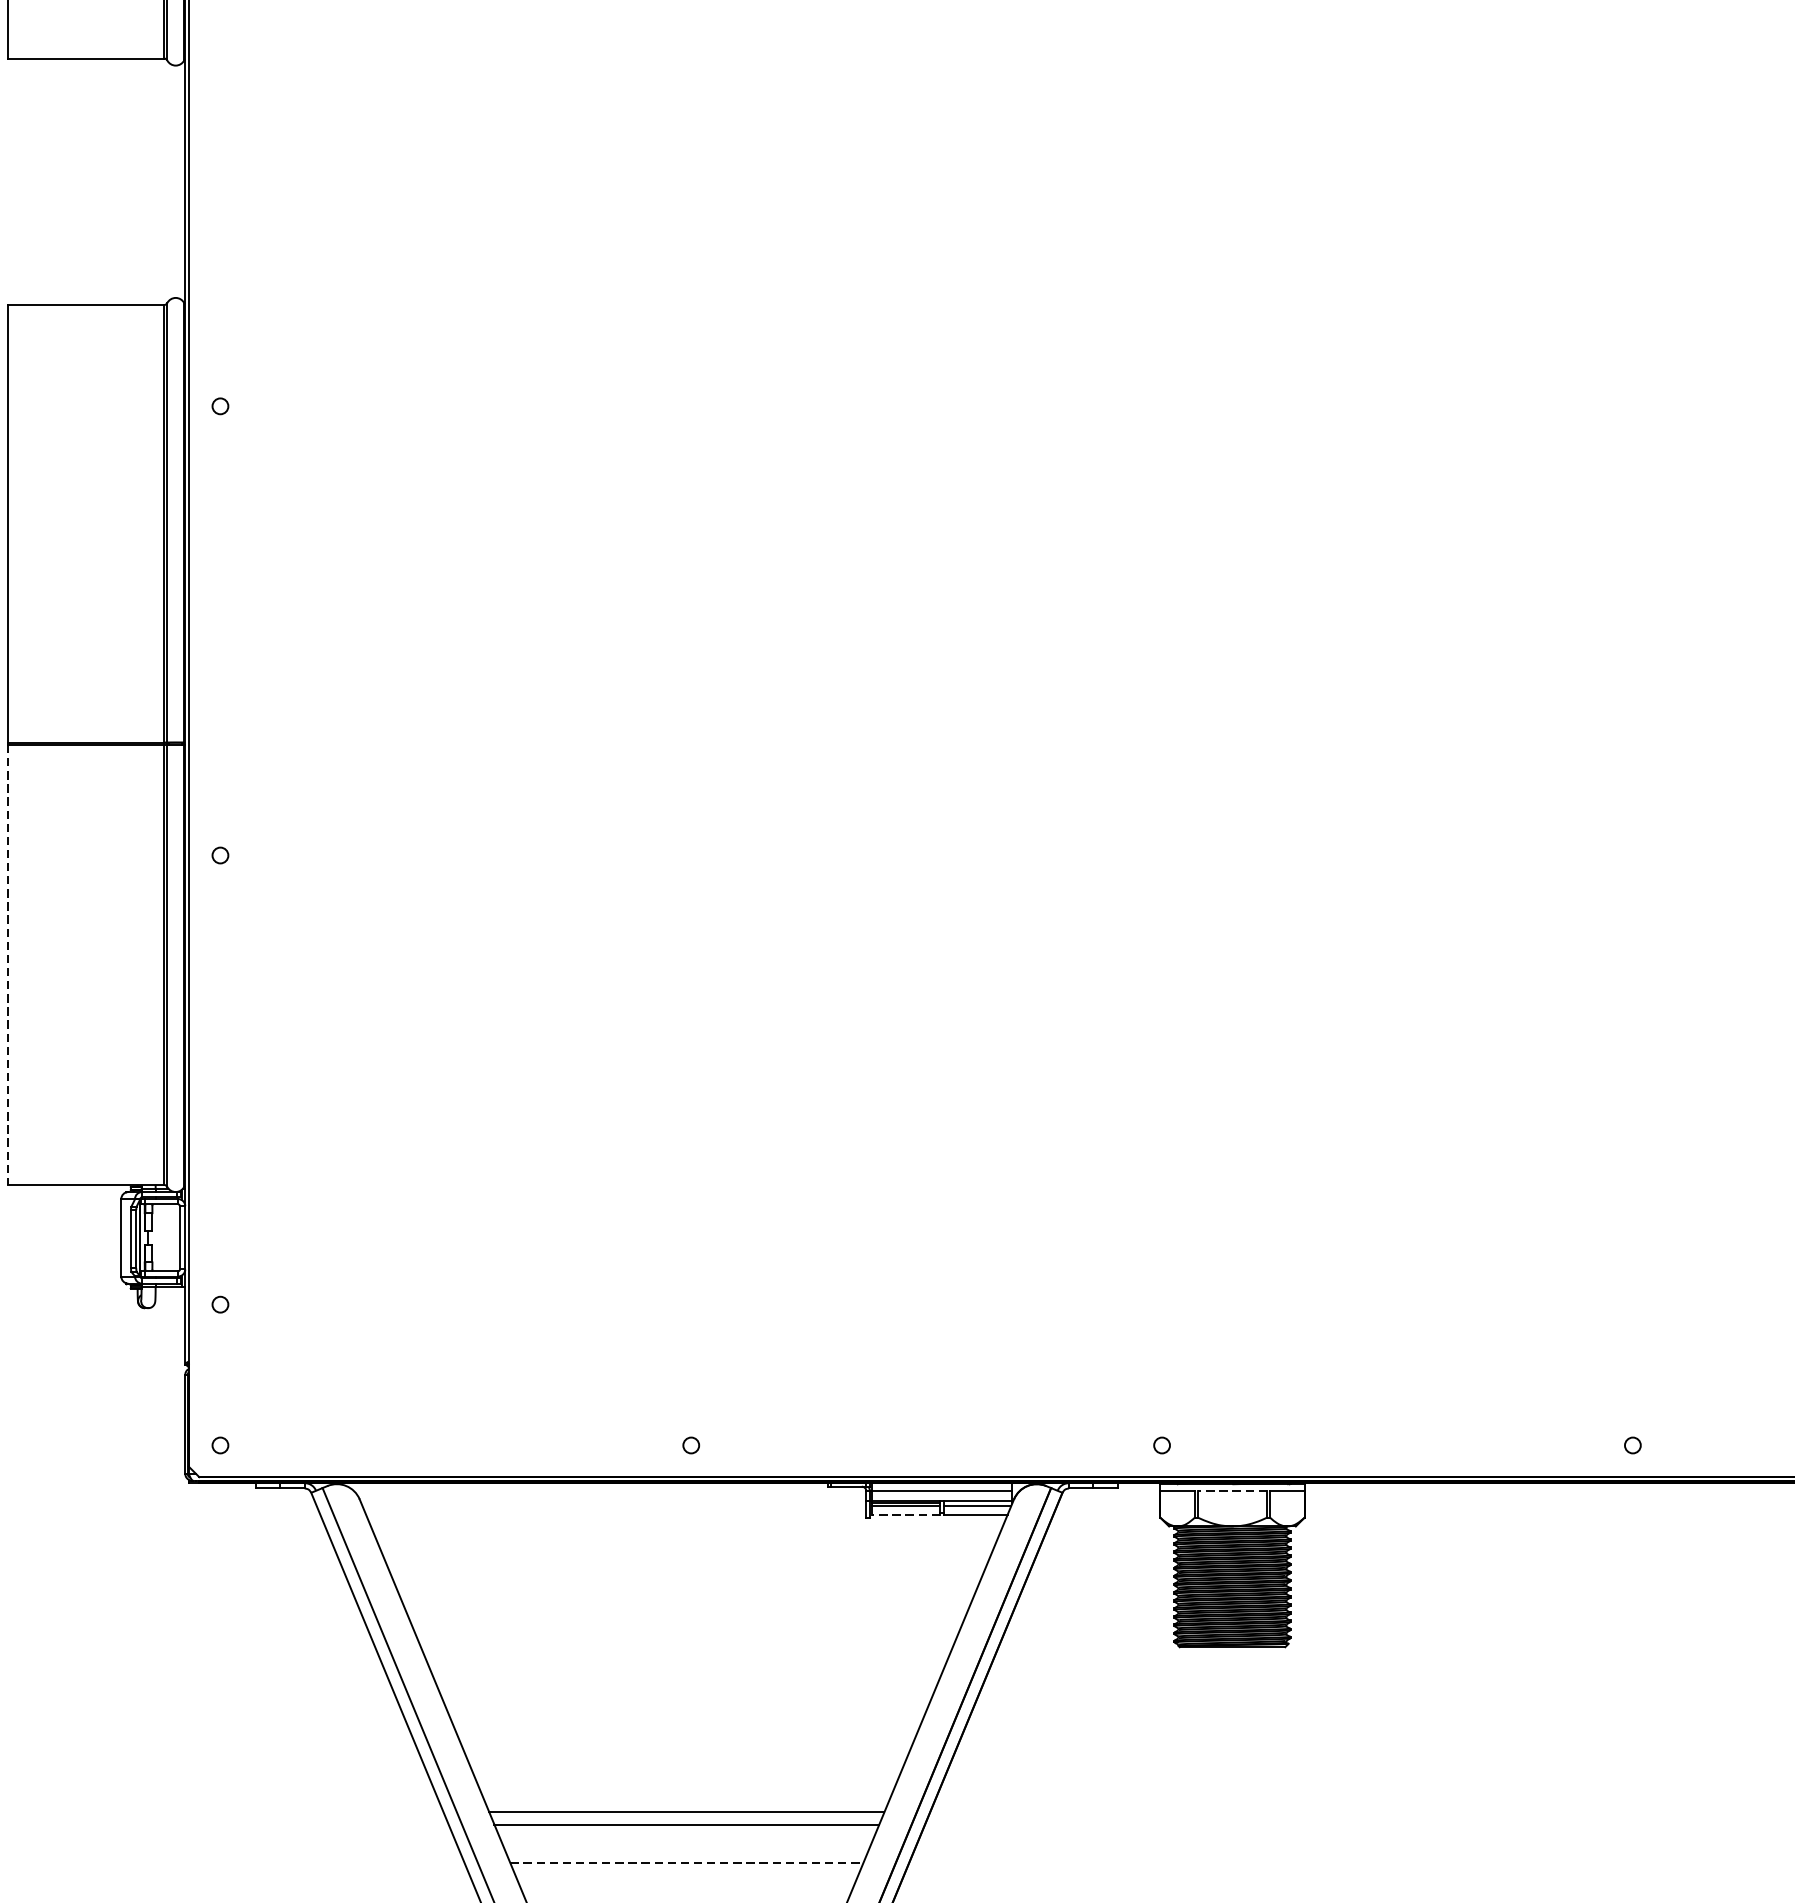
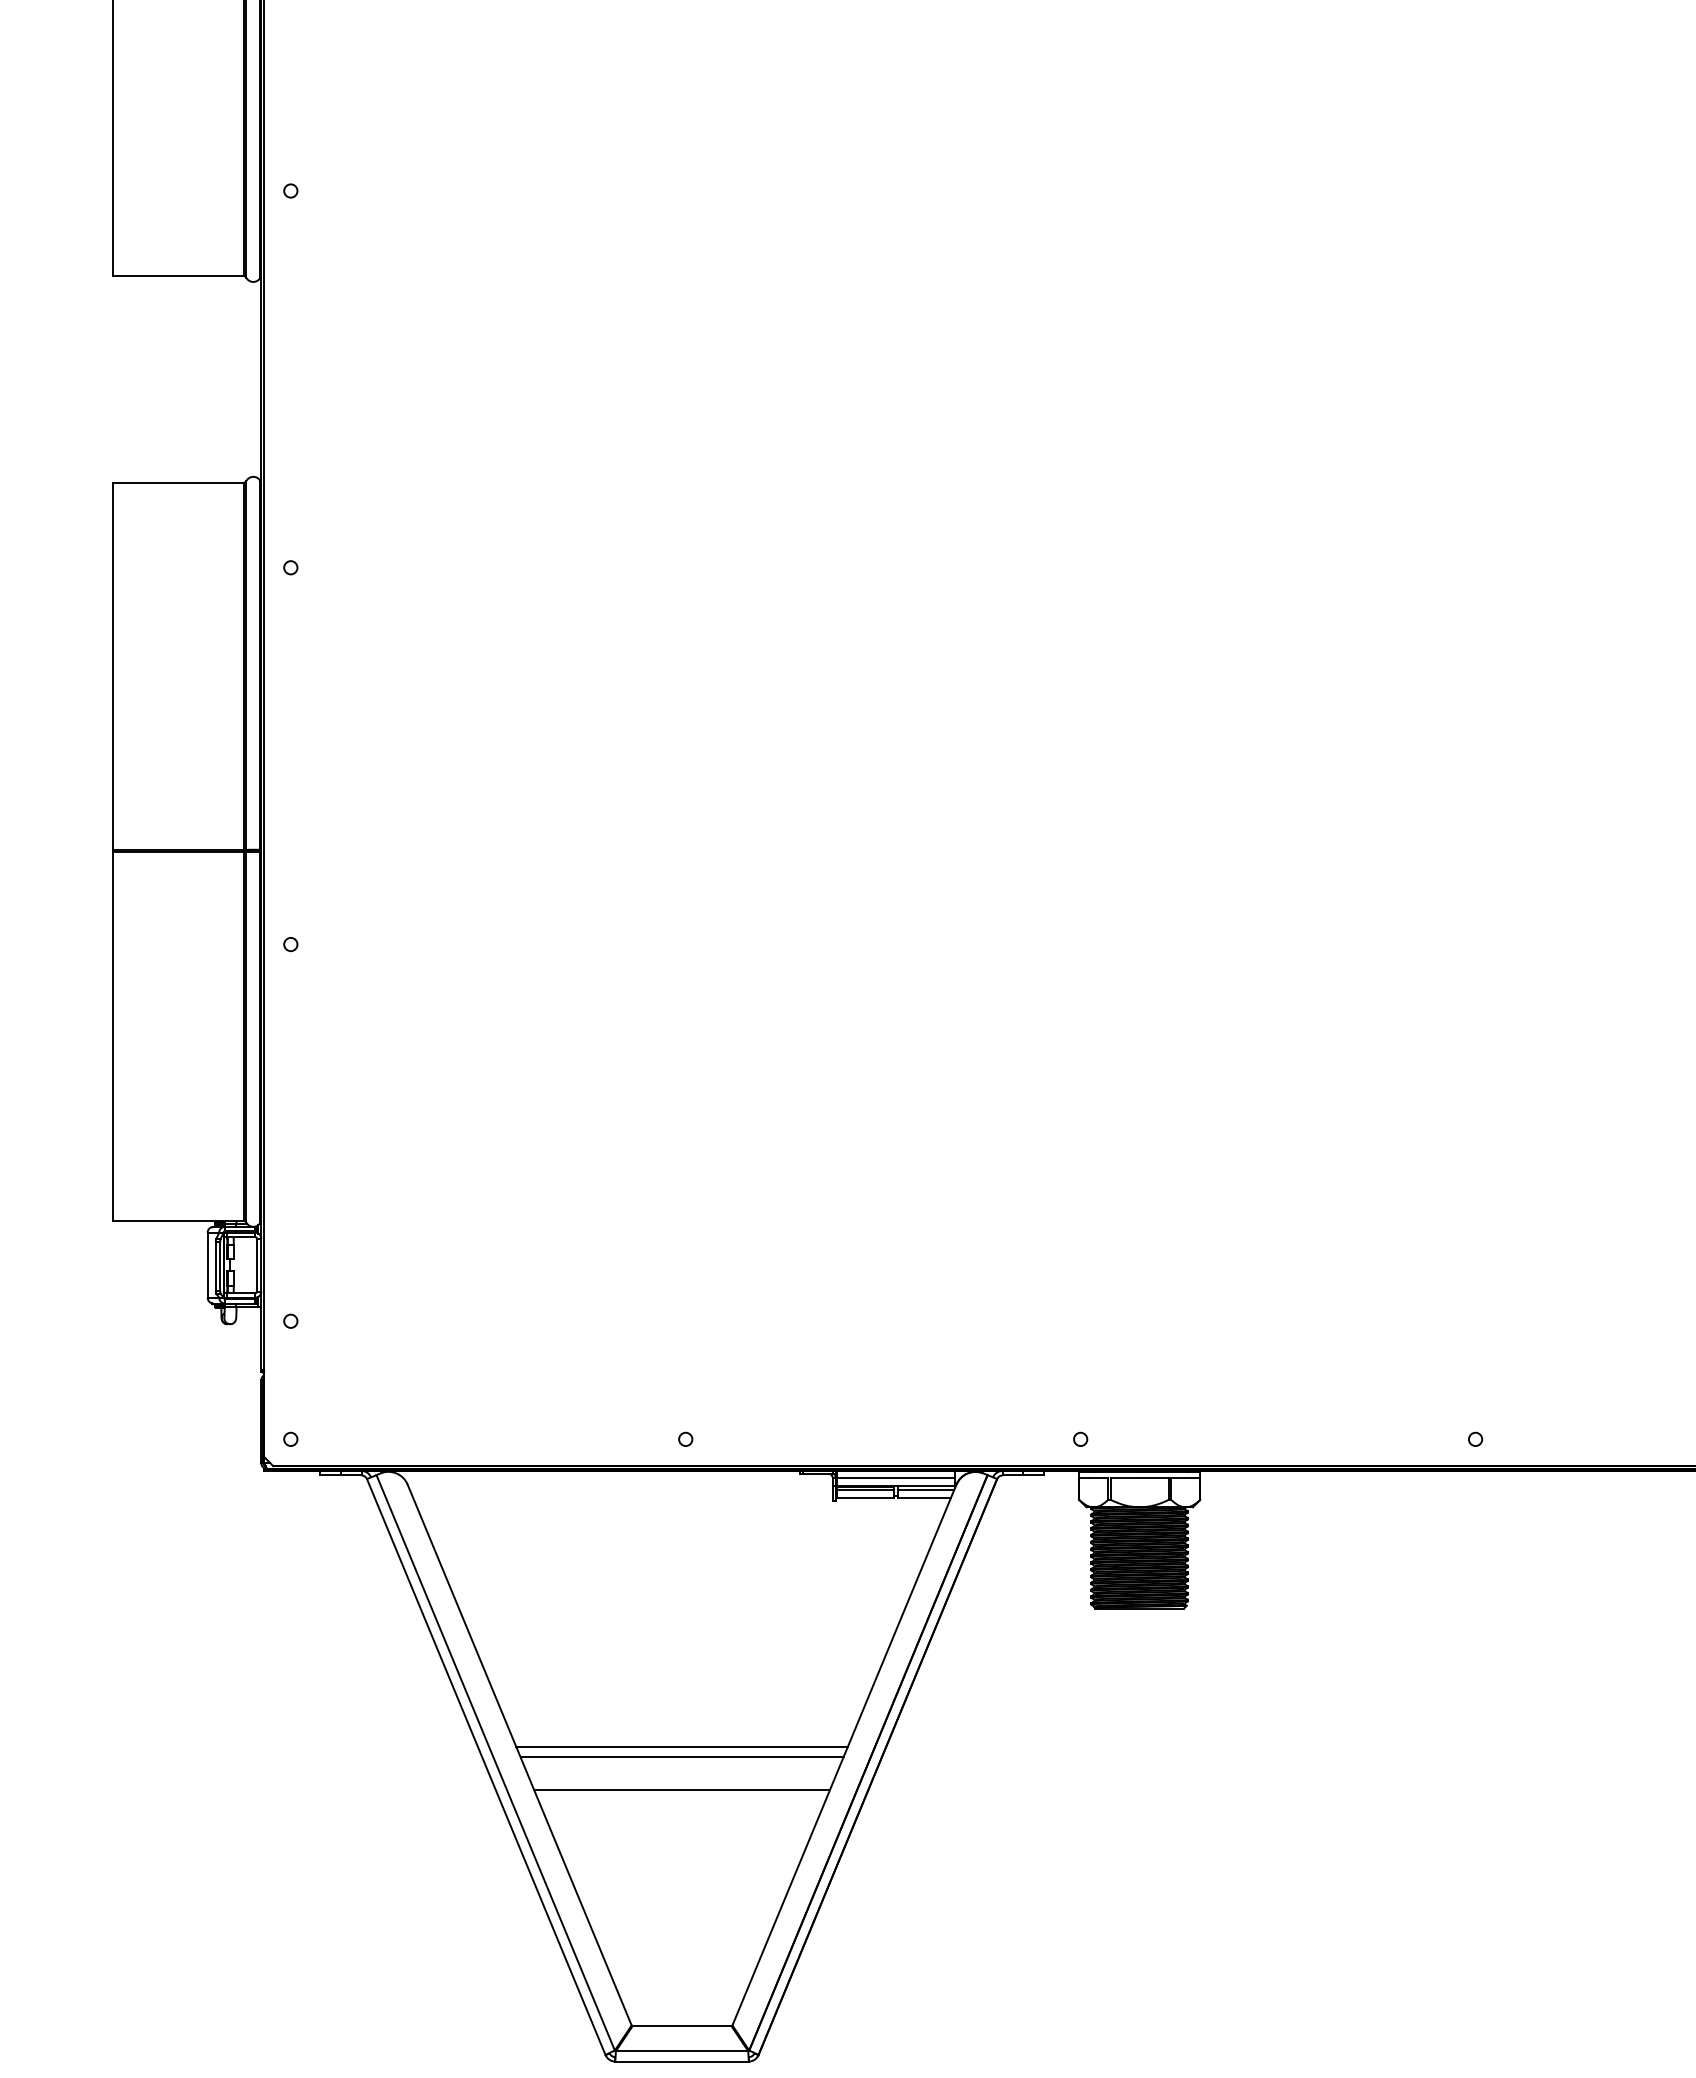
line: (7, 965) -> (112, 1036), dashed -> solid
line: (1232, 1490) -> (1139, 1477), dashed -> solid
line: (905, 1514) -> (865, 1497), dashed -> solid
line: (687, 1862) -> (682, 1789), dashed -> solid

